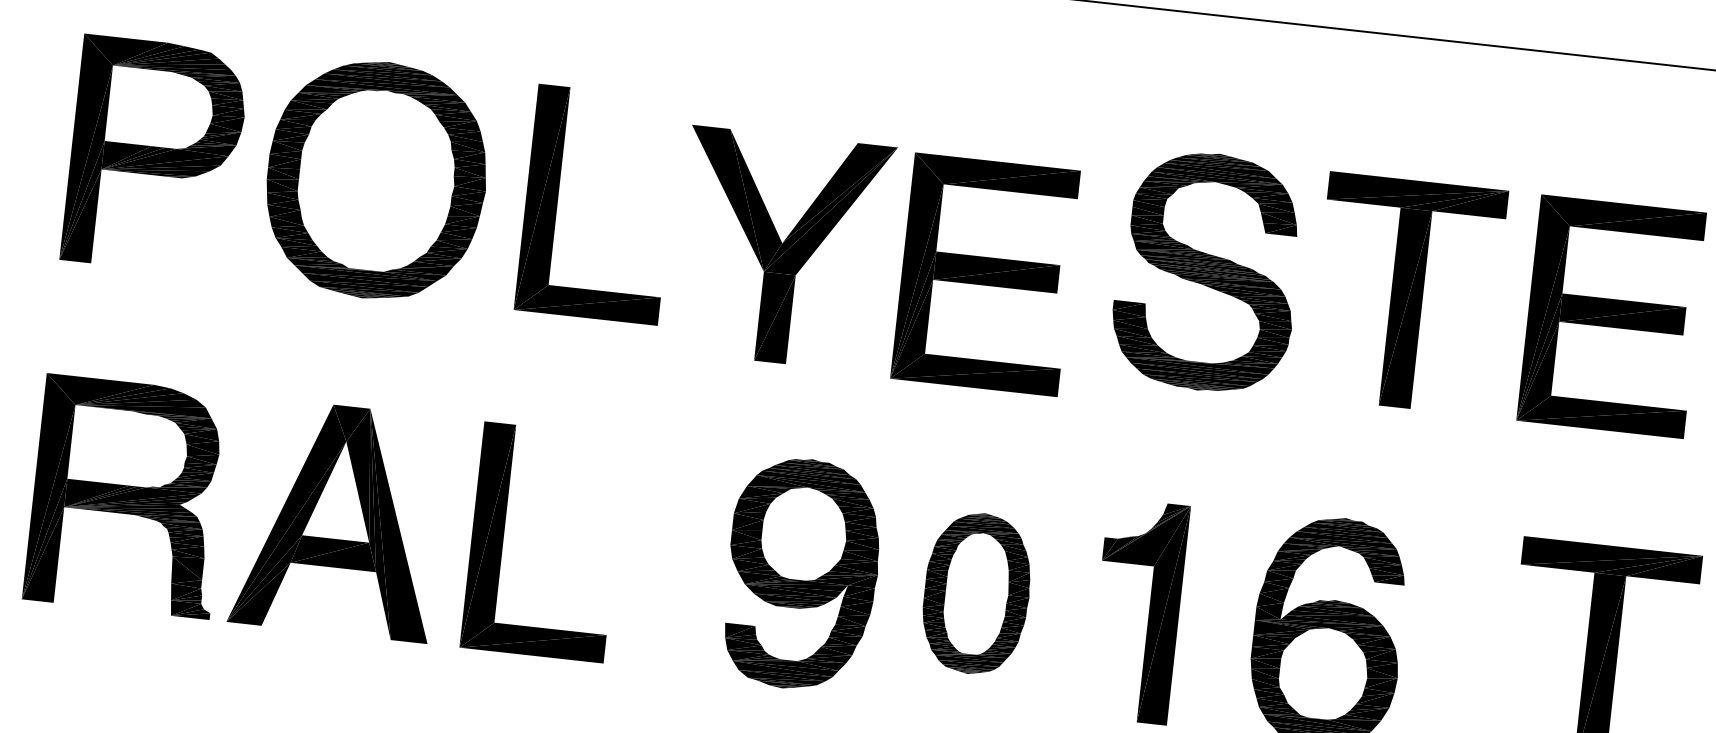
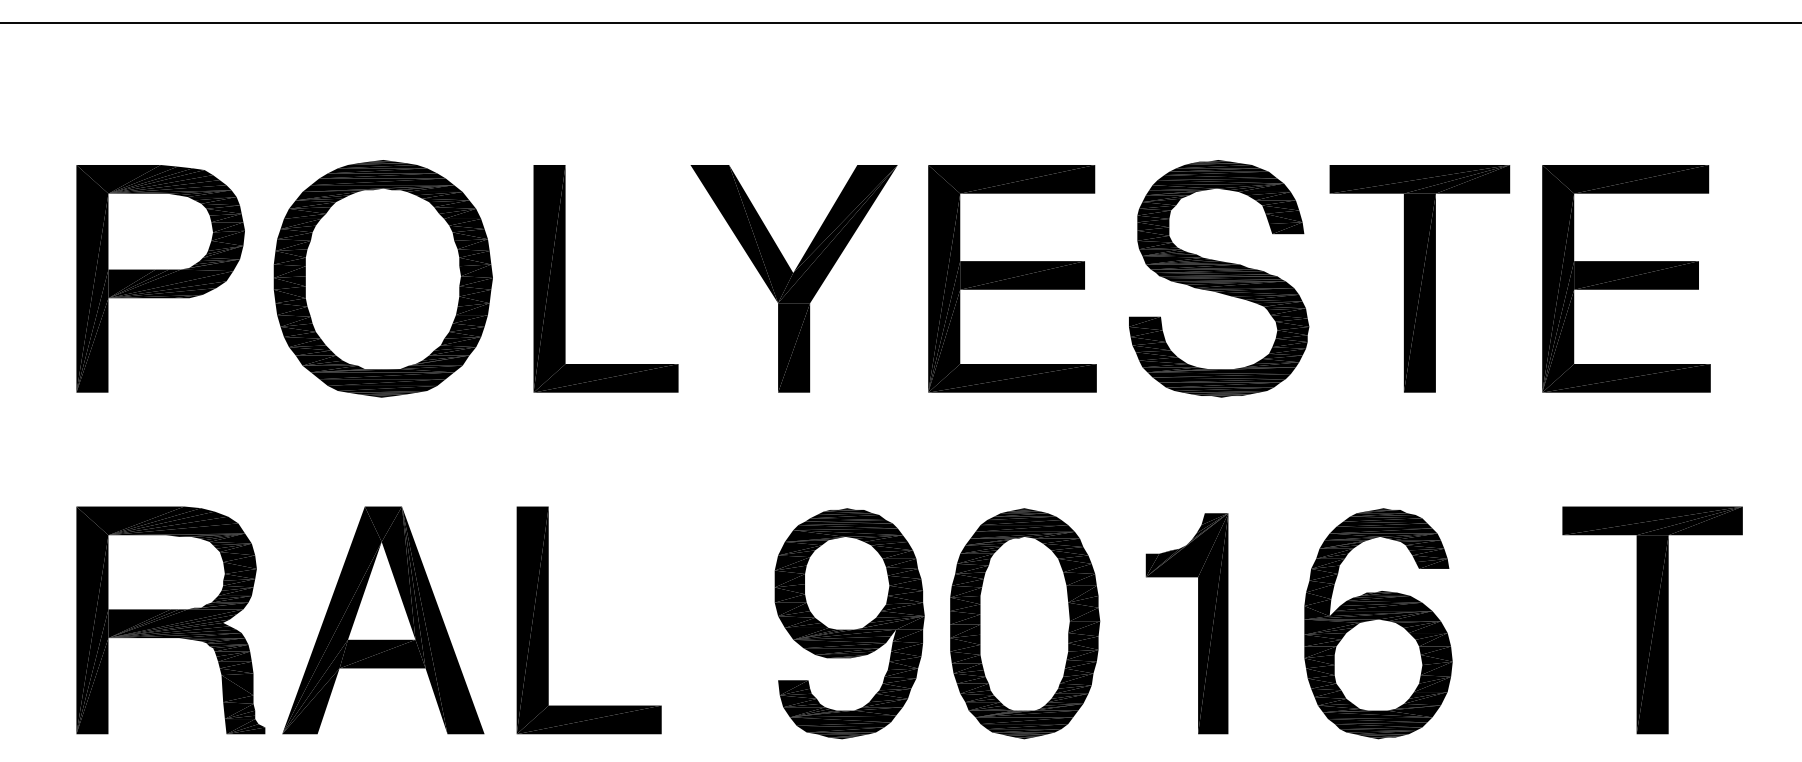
part: (781, 248) -> (793, 278), moved
part: (986, 274) -> (1012, 278), moved
part: (977, 593) -> (1025, 623), size x1.43

